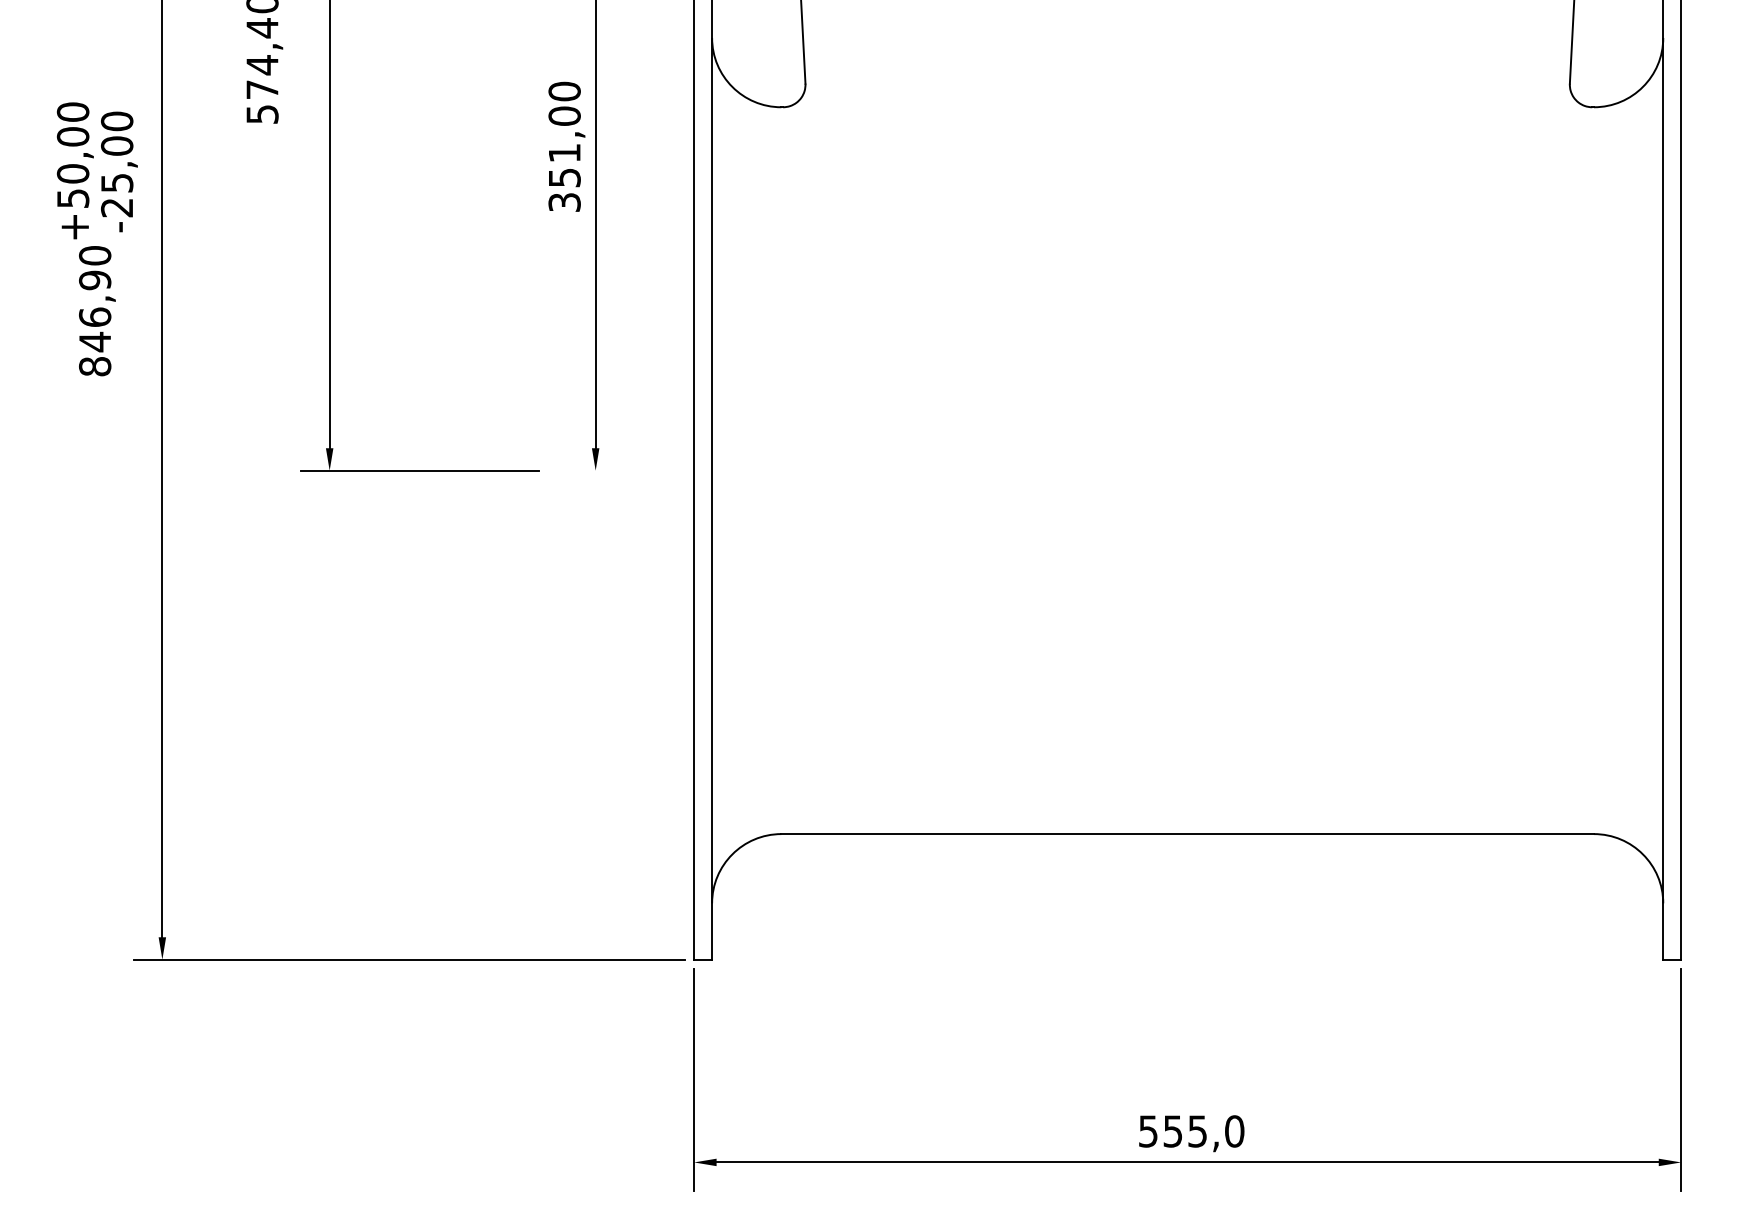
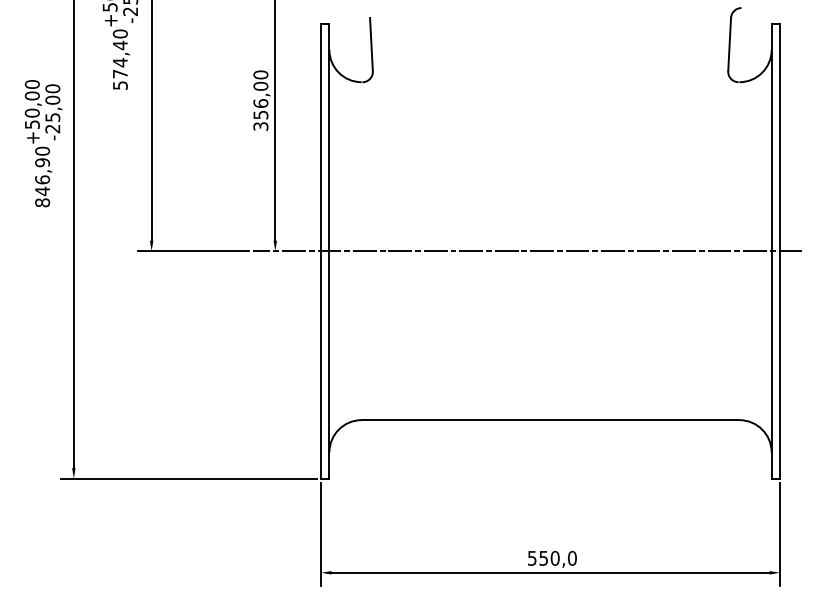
text: (563, 153) -> (260, 103), 351,00 -> 356,00
line: (1138, 471) -> (527, 251), added
text: (1196, 1129) -> (554, 557), 555,0 -> 550,0

